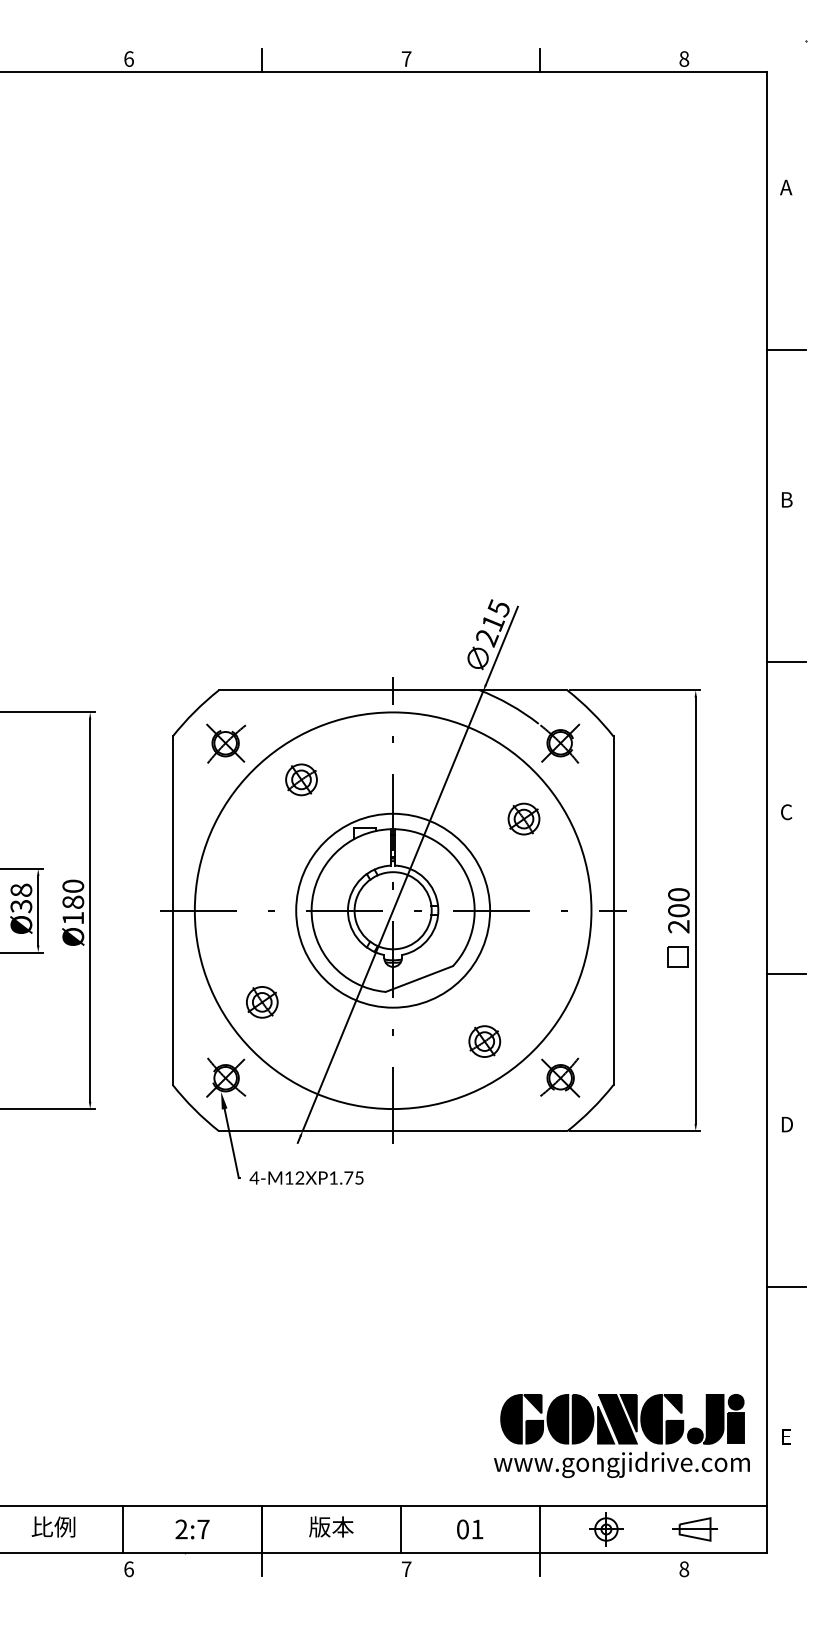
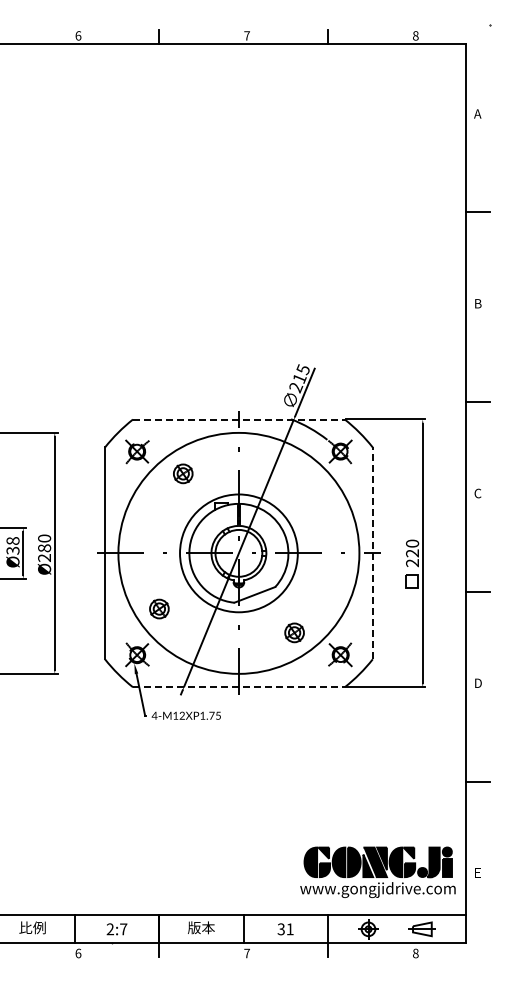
line: (392, 690) -> (238, 419), solid -> dashed
part: (524, 818) -> (318, 497), removed
line: (612, 910) -> (372, 553), solid -> dashed
text: (678, 910) -> (412, 553), 200 -> 220
text: (73, 917) -> (44, 557), Ø180 -> Ø280
line: (392, 1131) -> (238, 687), solid -> dashed
text: (461, 1529) -> (280, 929), 01 -> 31

